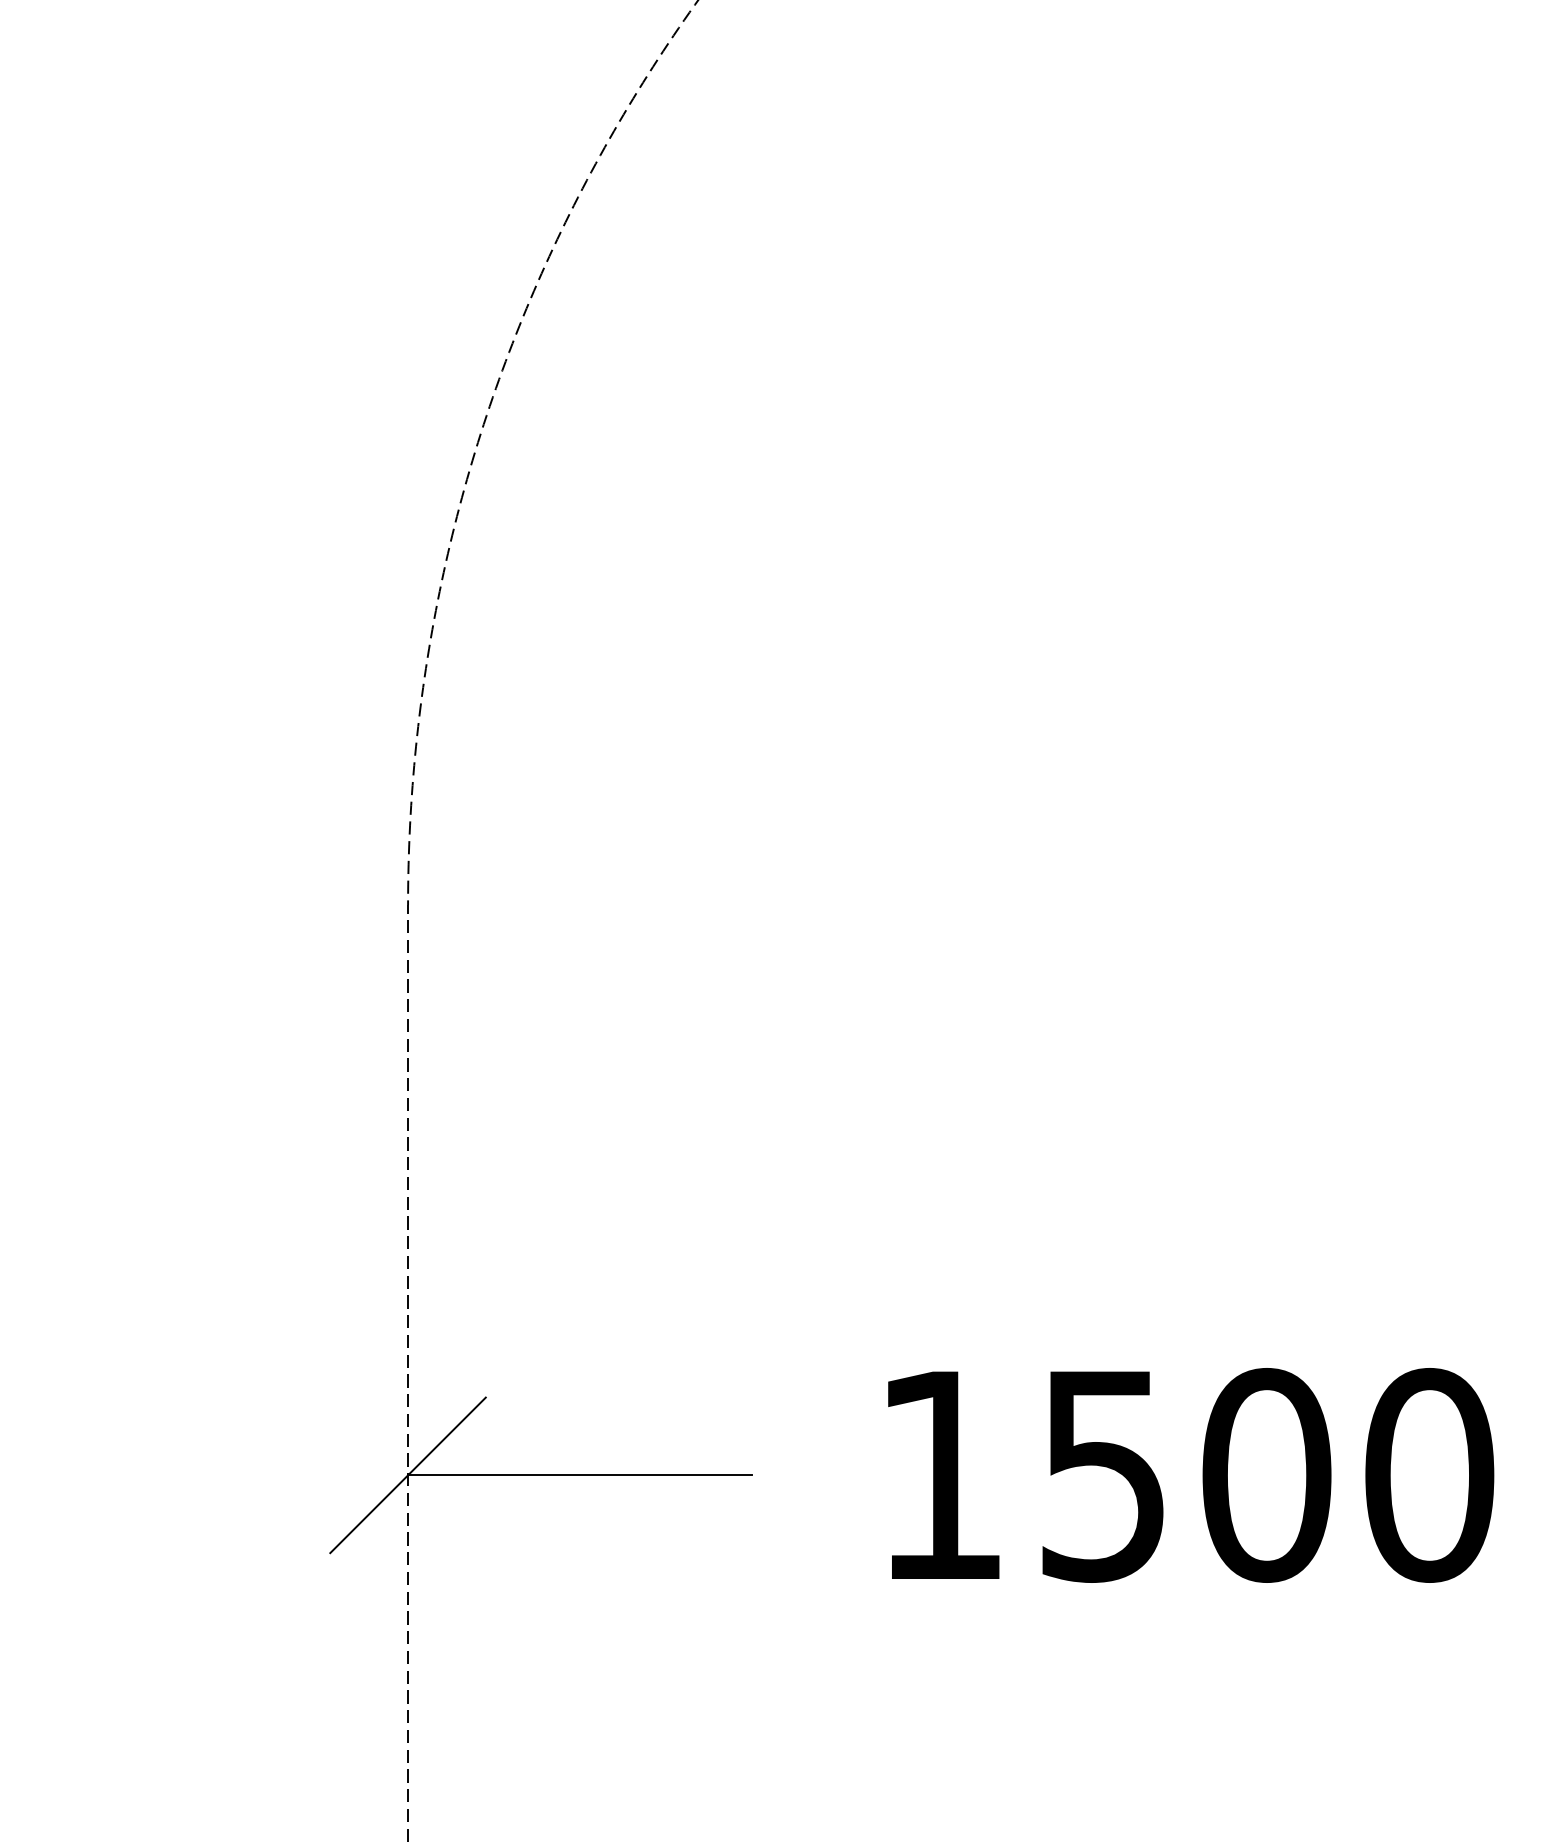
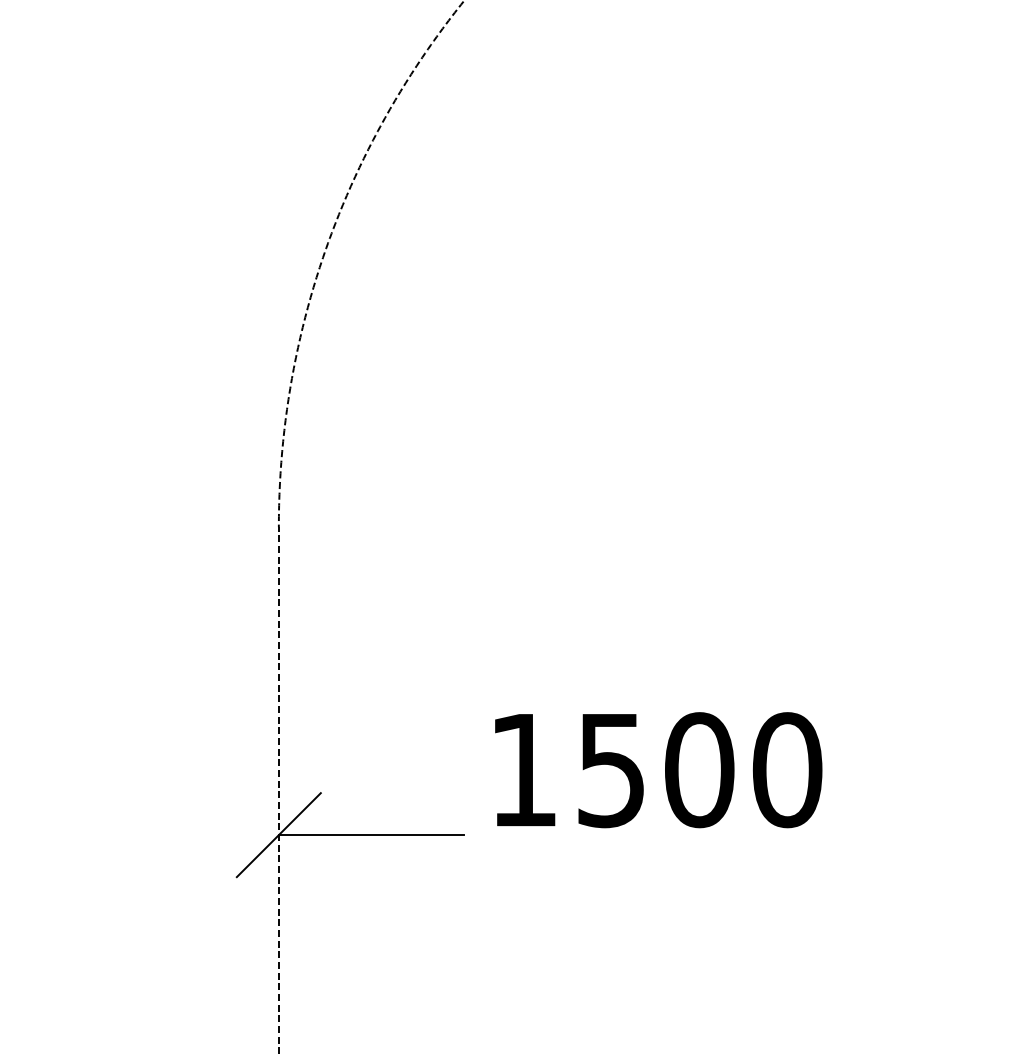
text: (1190, 1476) -> (658, 770), moved

